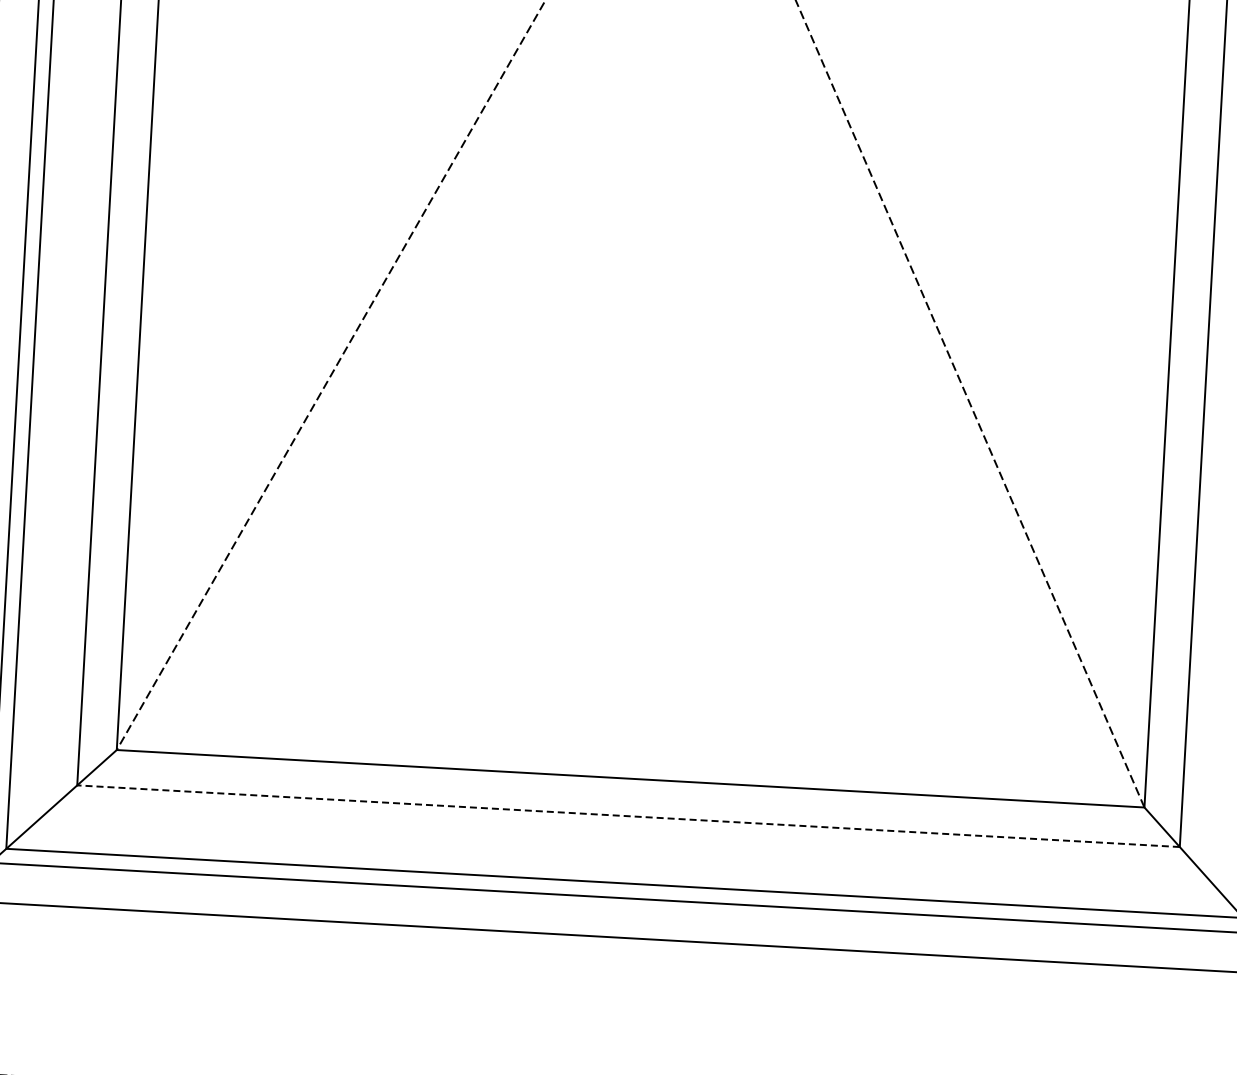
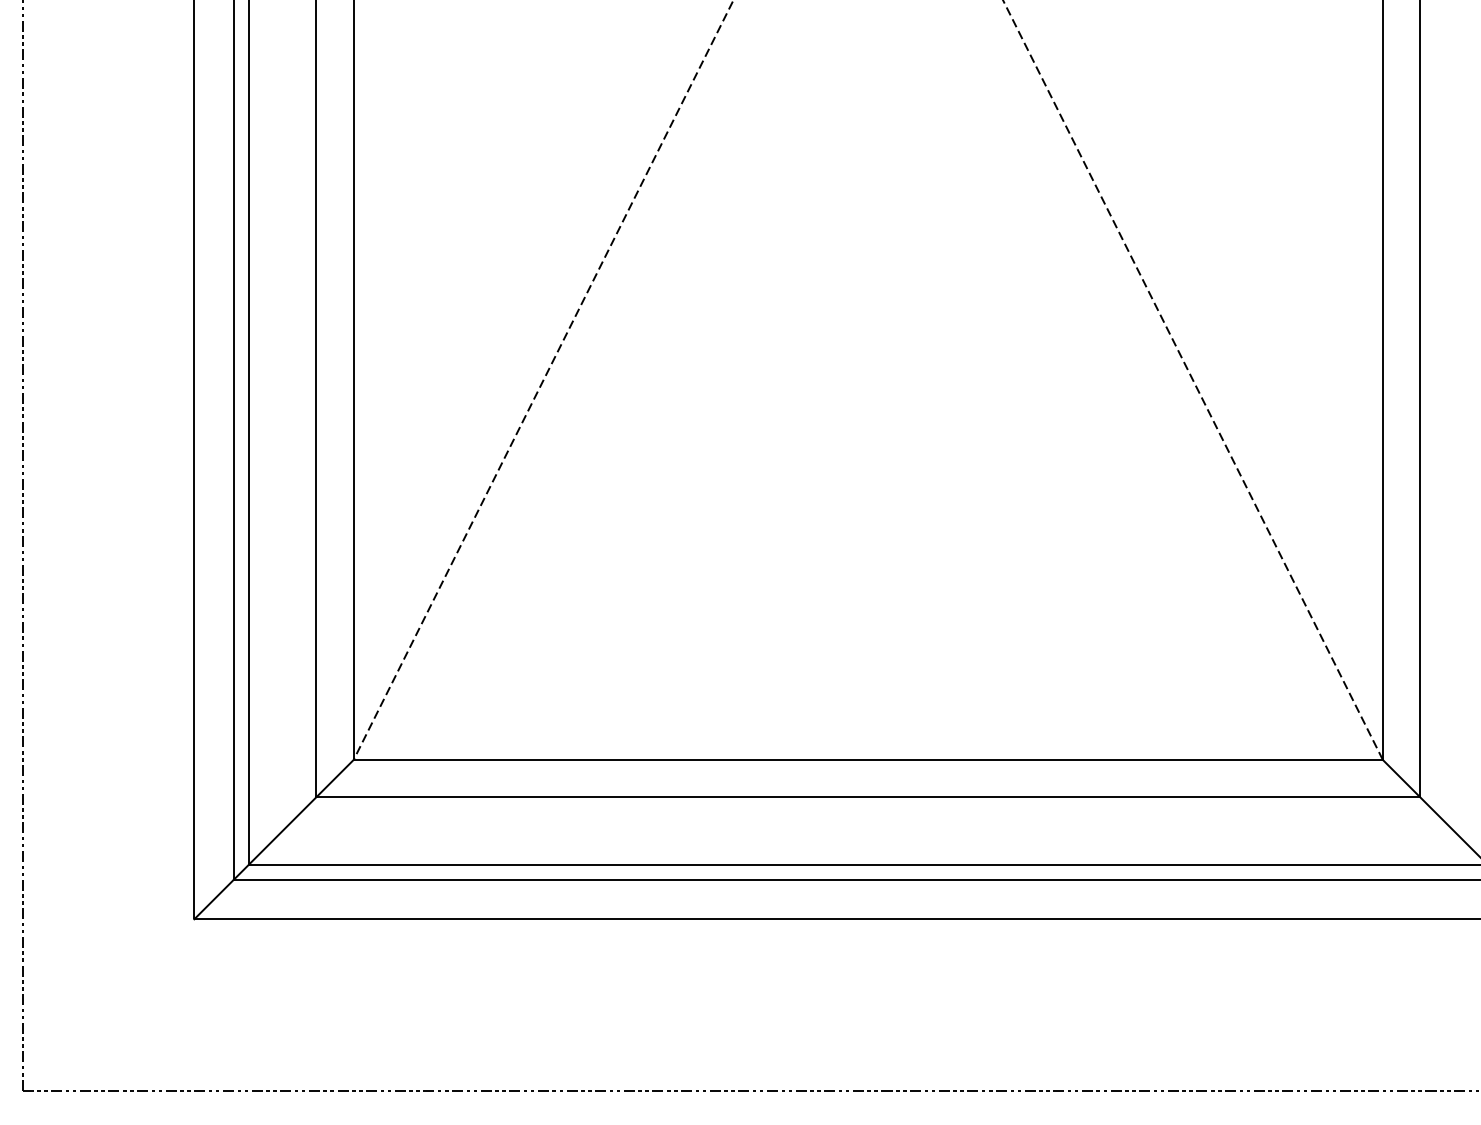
line: (627, 816) -> (867, 797), dashed -> solid

